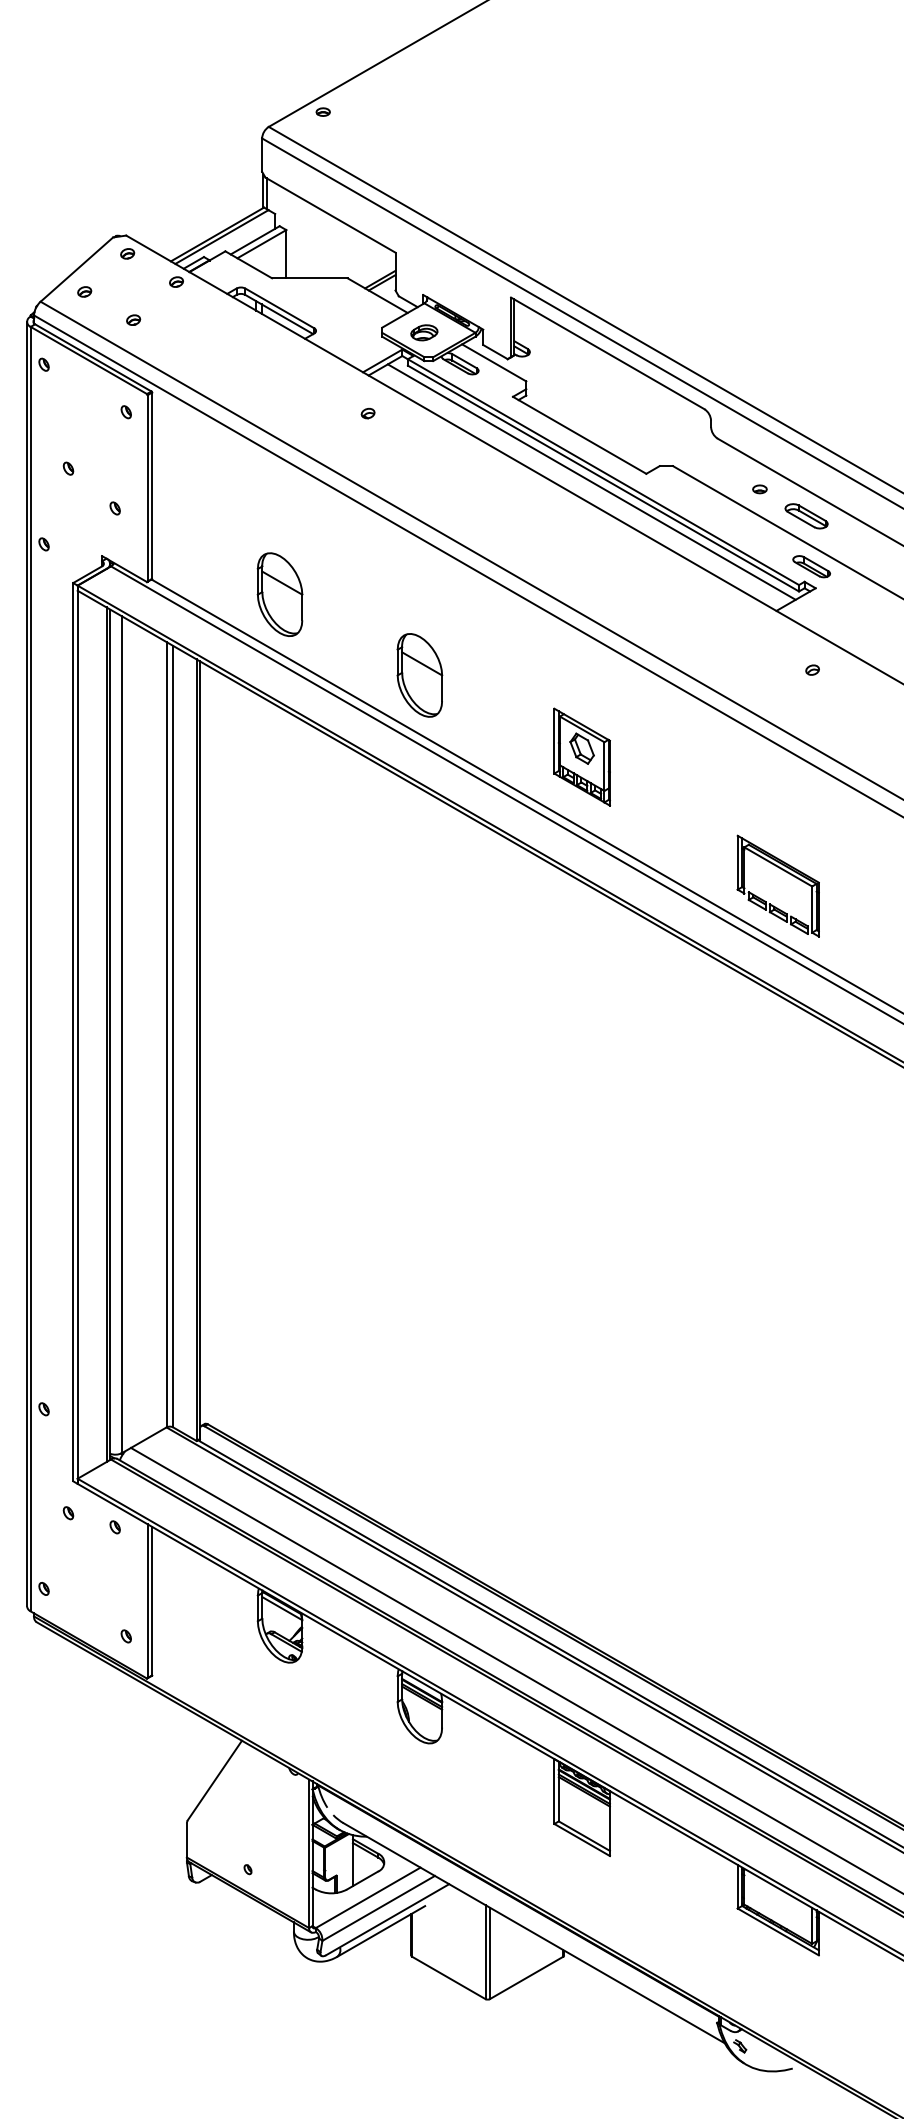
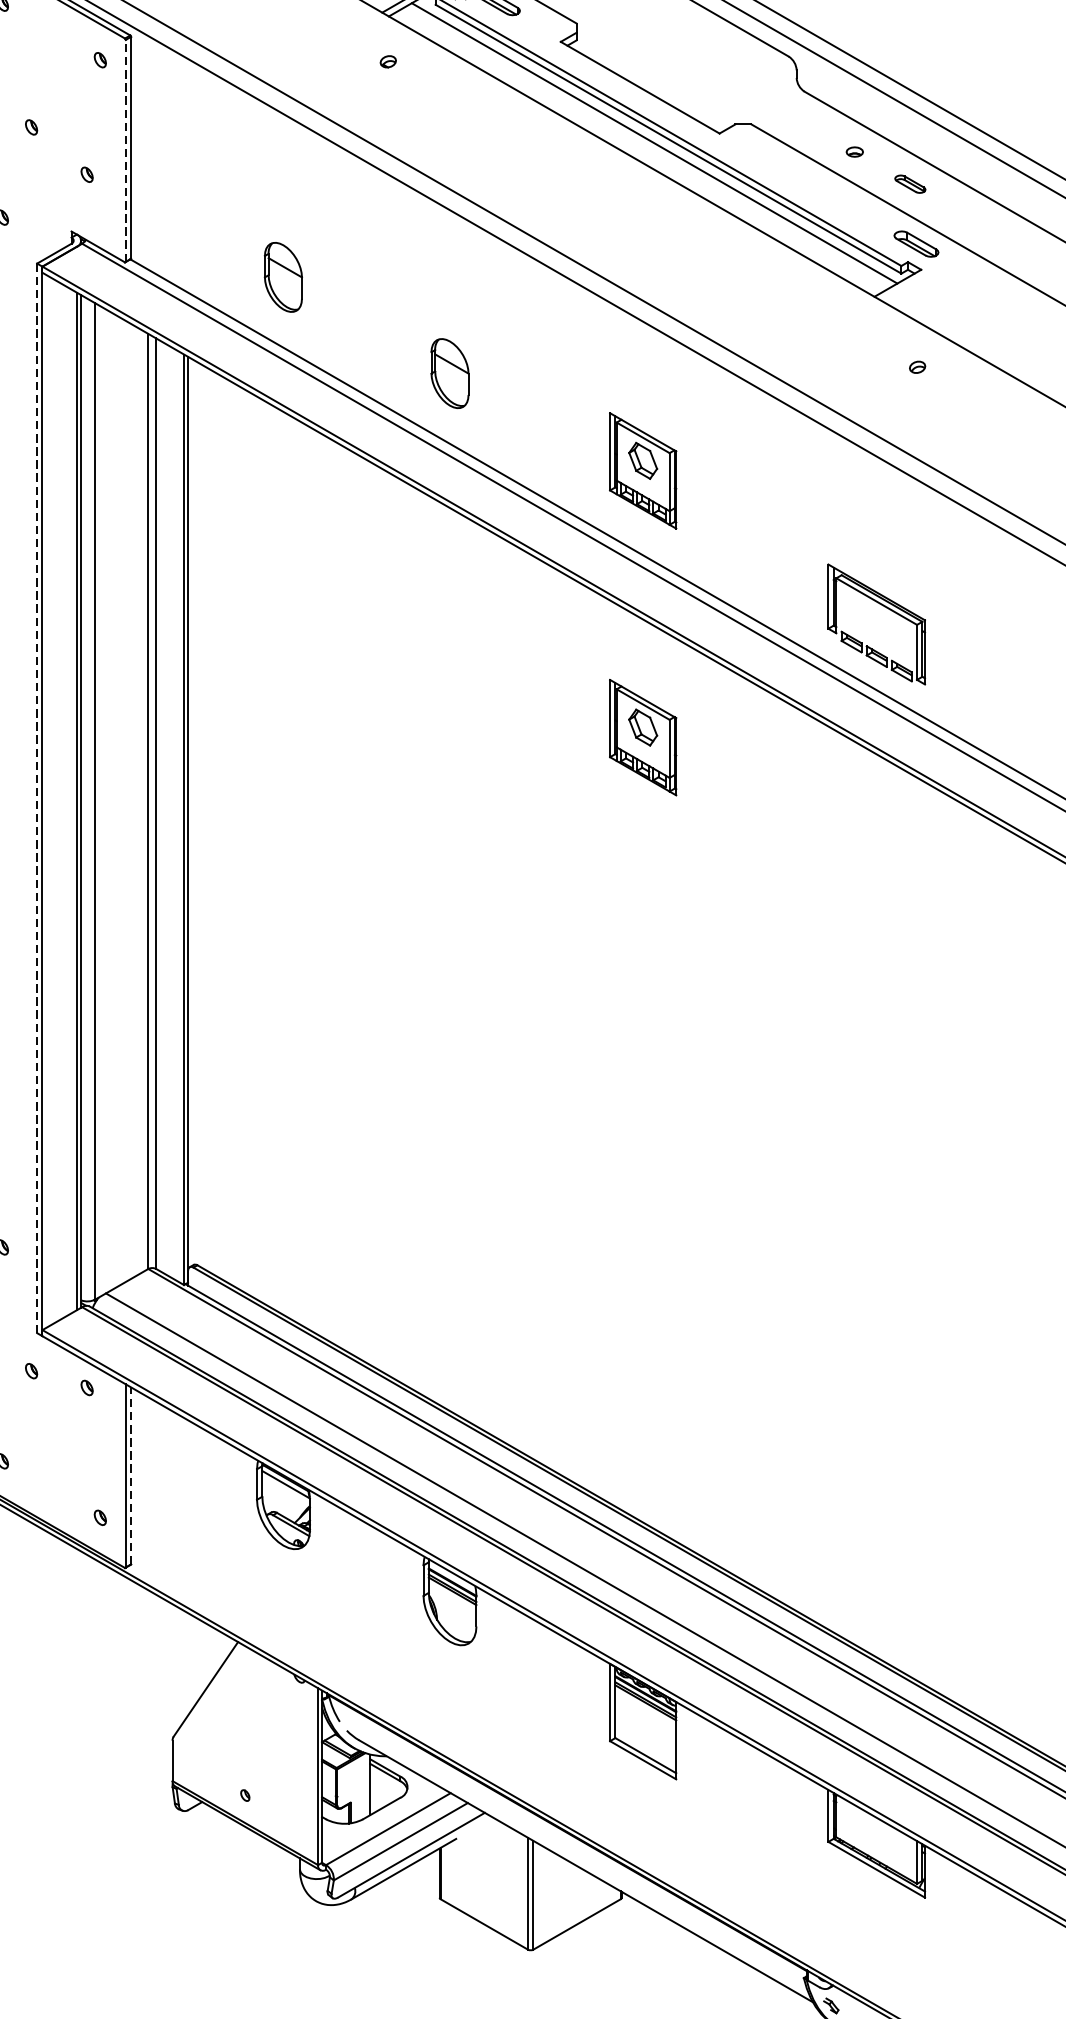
line: (147, 487) -> (125, 149), solid -> dashed
part: (806, 516) -> (910, 184), size x0.6
part: (279, 594) -> (282, 277), size x0.7
part: (419, 675) -> (449, 373), size x0.7
part: (581, 980) -> (642, 736), added
line: (73, 1031) -> (37, 797), solid -> dashed
line: (152, 1600) -> (131, 1475), solid -> dashed

